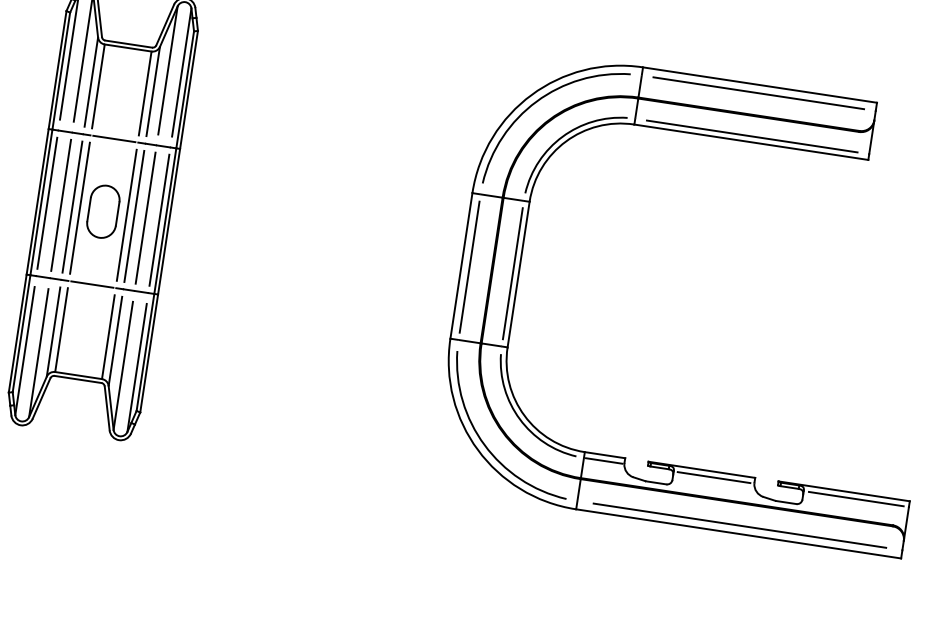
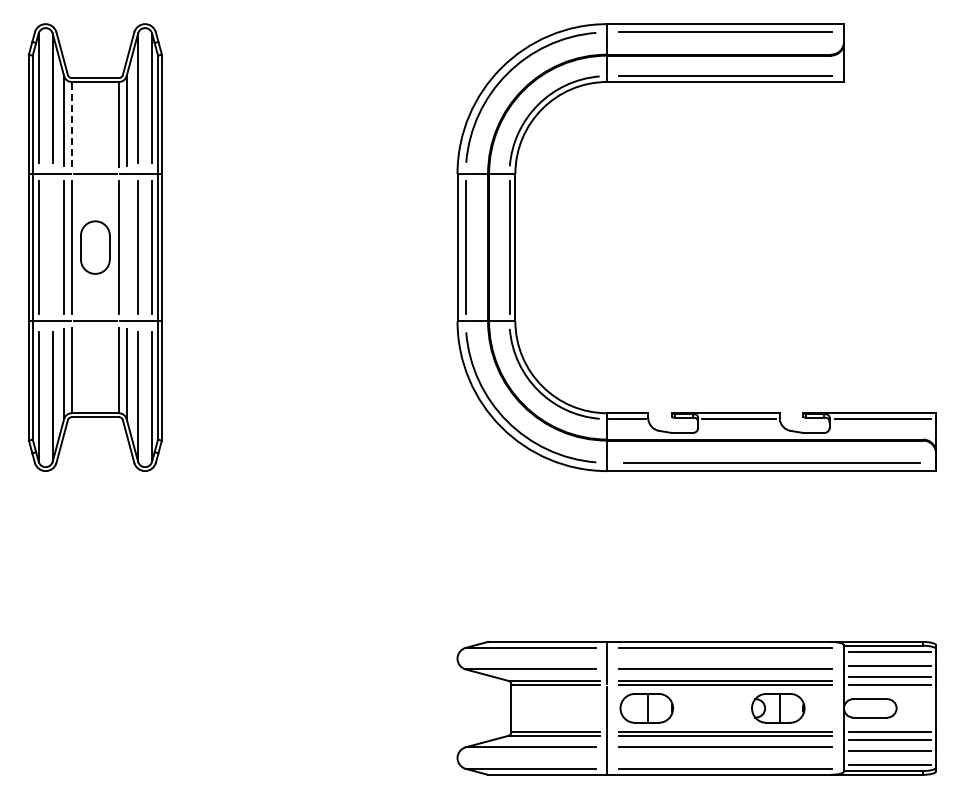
line: (98, 86) -> (71, 124), solid -> dashed
line: (60, 205) -> (52, 247), removed
line: (134, 216) -> (126, 247), removed

